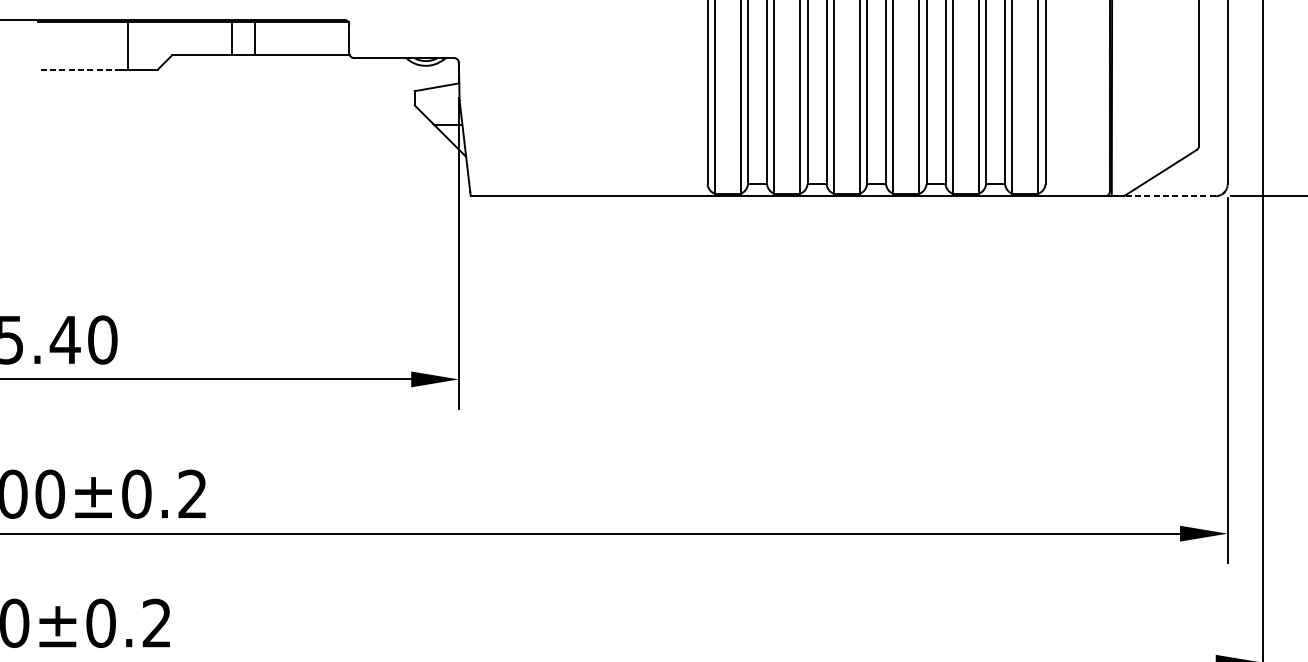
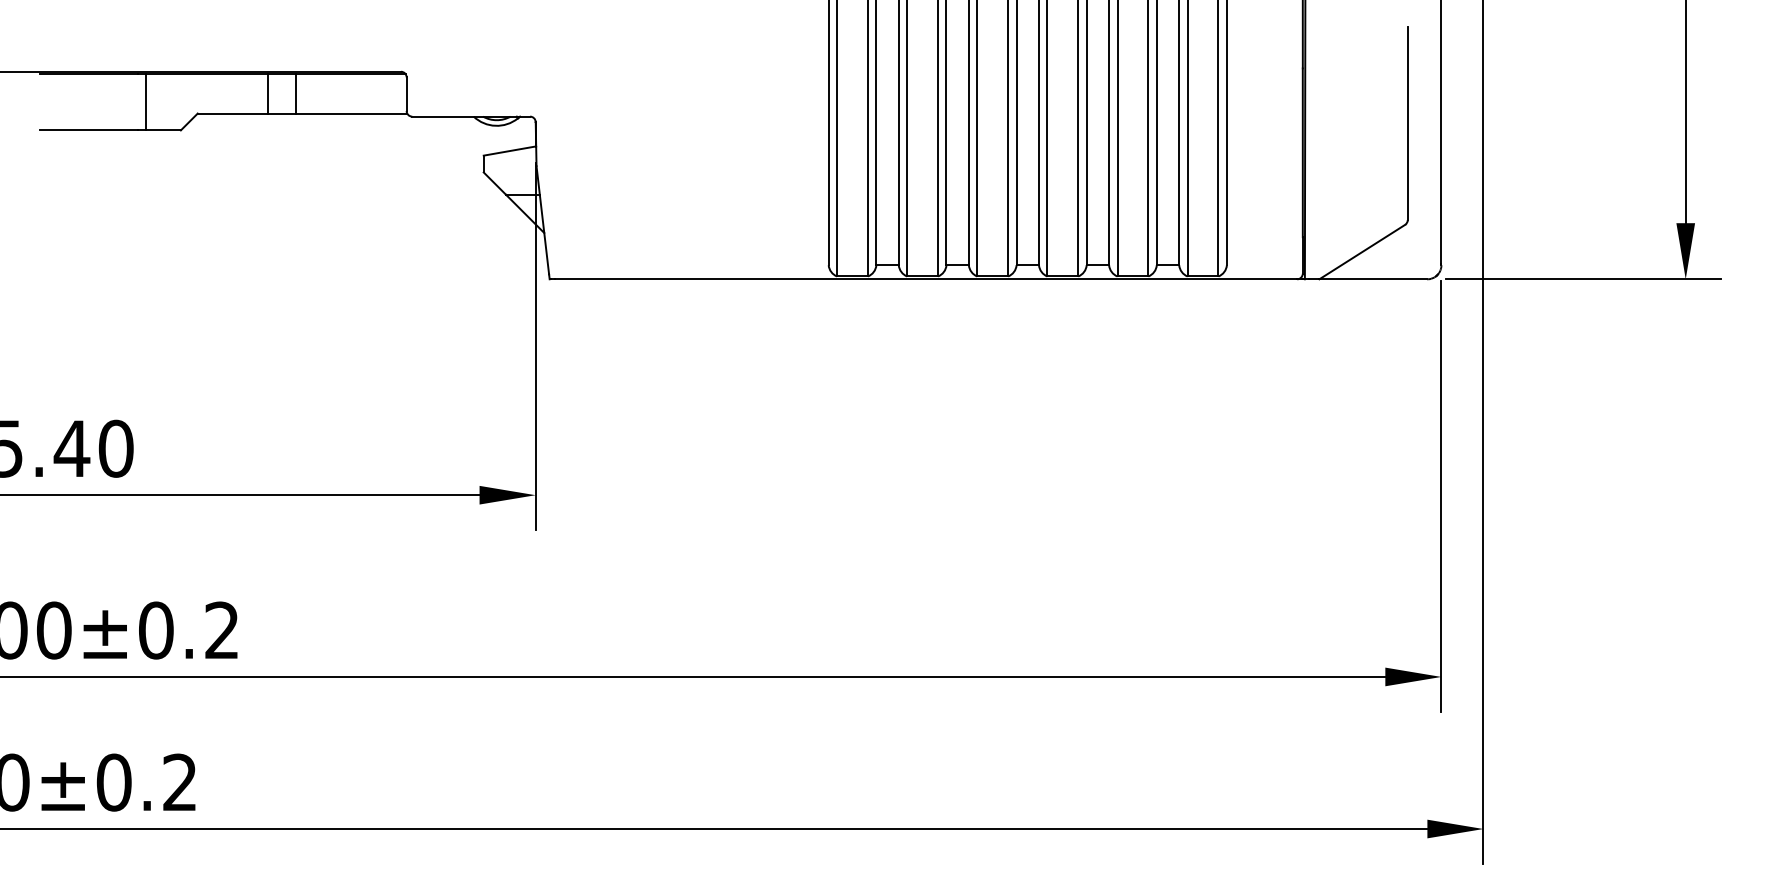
line: (80, 69) -> (89, 130), dashed -> solid
line: (1169, 196) -> (1373, 279), dashed -> solid

